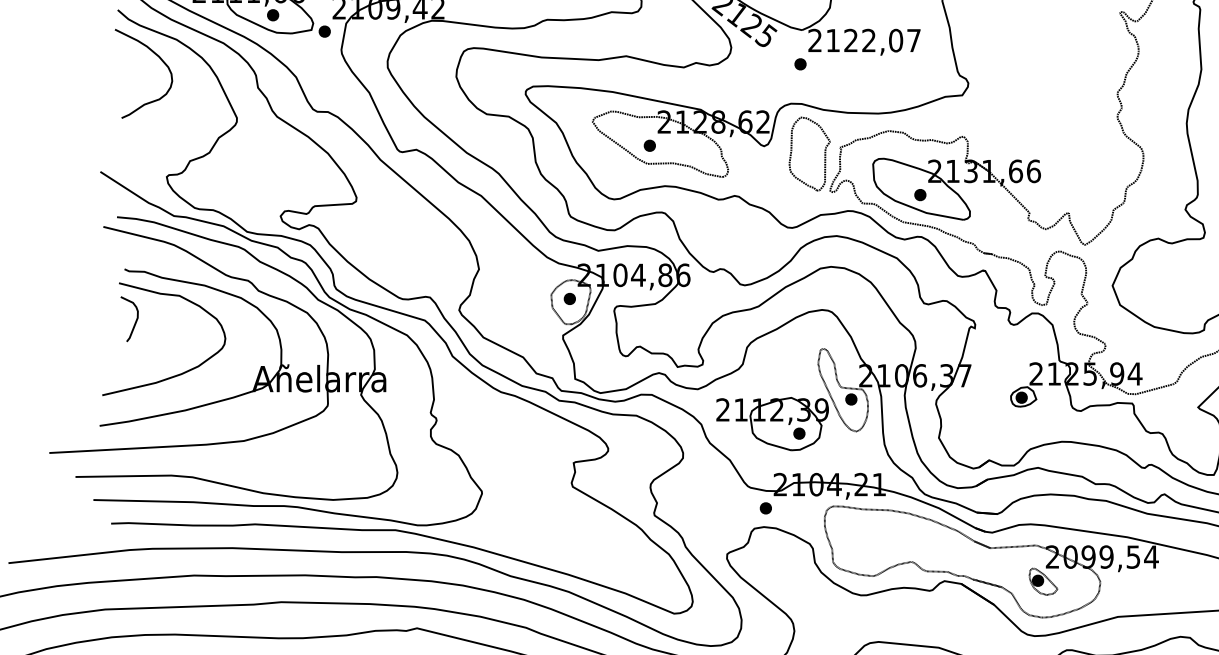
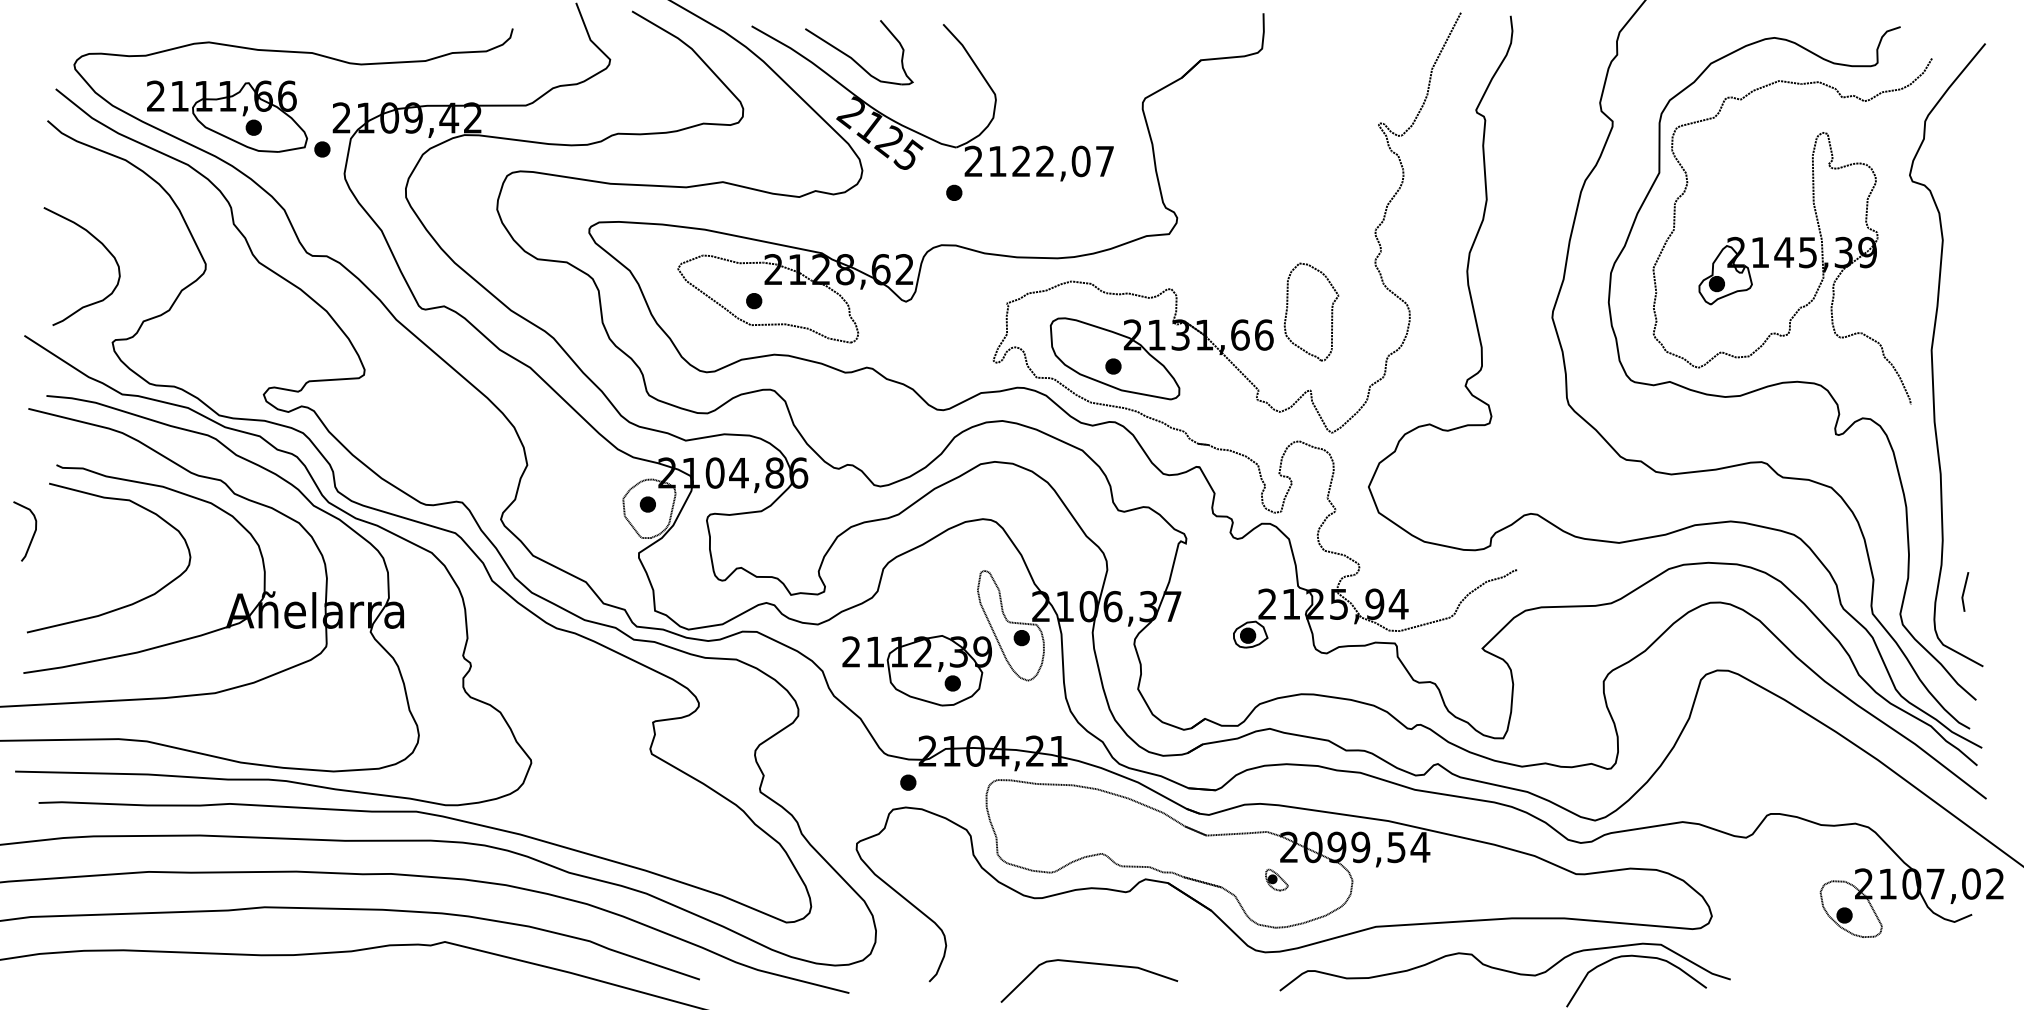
curve: (162, 61) -> (106, 250), moved
part: (824, 153) -> (1331, 311), moved
curve: (135, 320) -> (33, 532), moved
part: (1043, 581) -> (1276, 879), size x0.6

